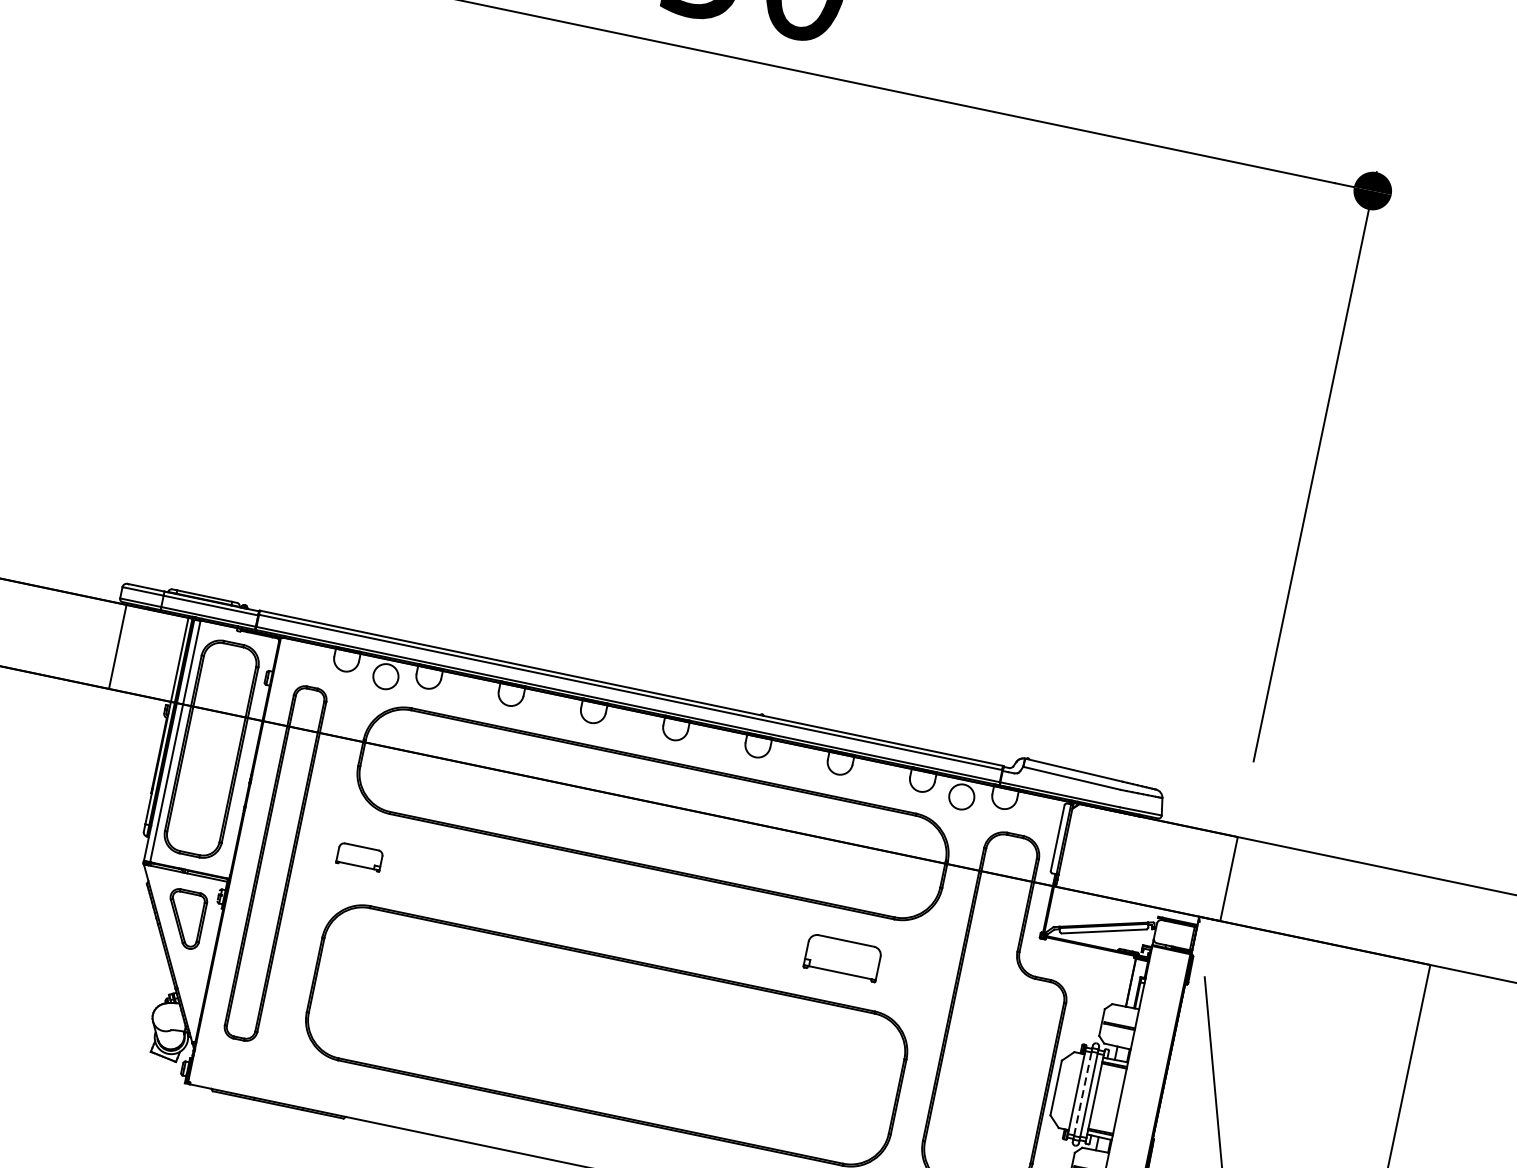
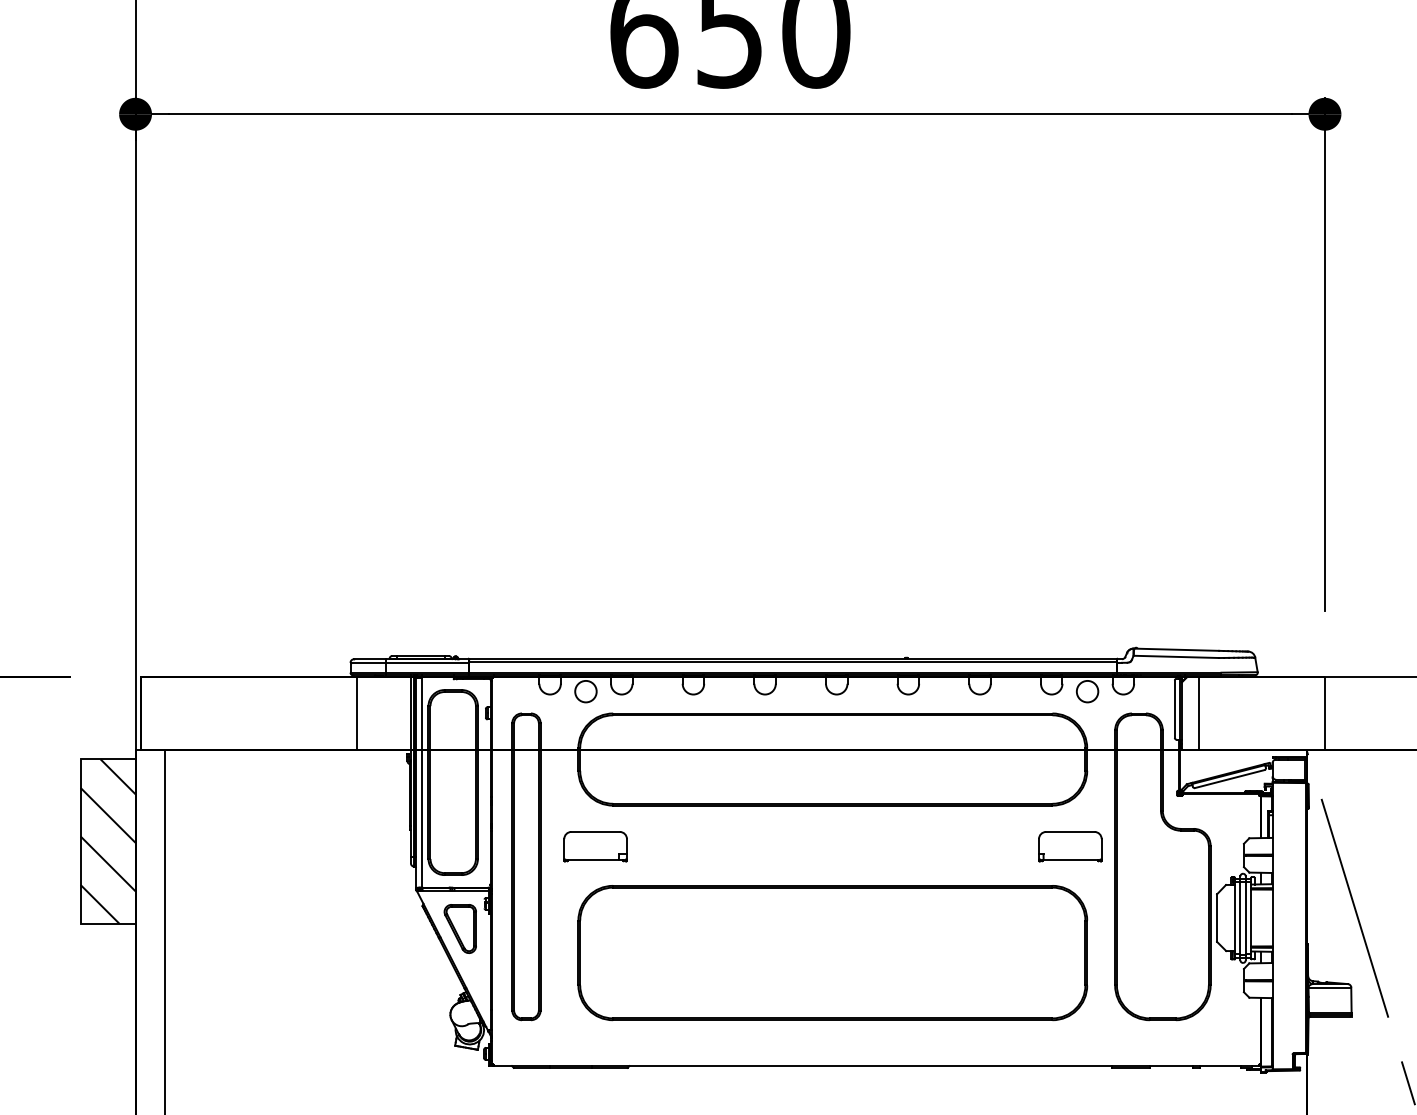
line: (1083, 848) -> (1198, 713), added
part: (359, 856) -> (595, 846), size x1.67
part: (843, 957) -> (1070, 846), moved
line: (1082, 1094) -> (1240, 918), dashed -> solid

